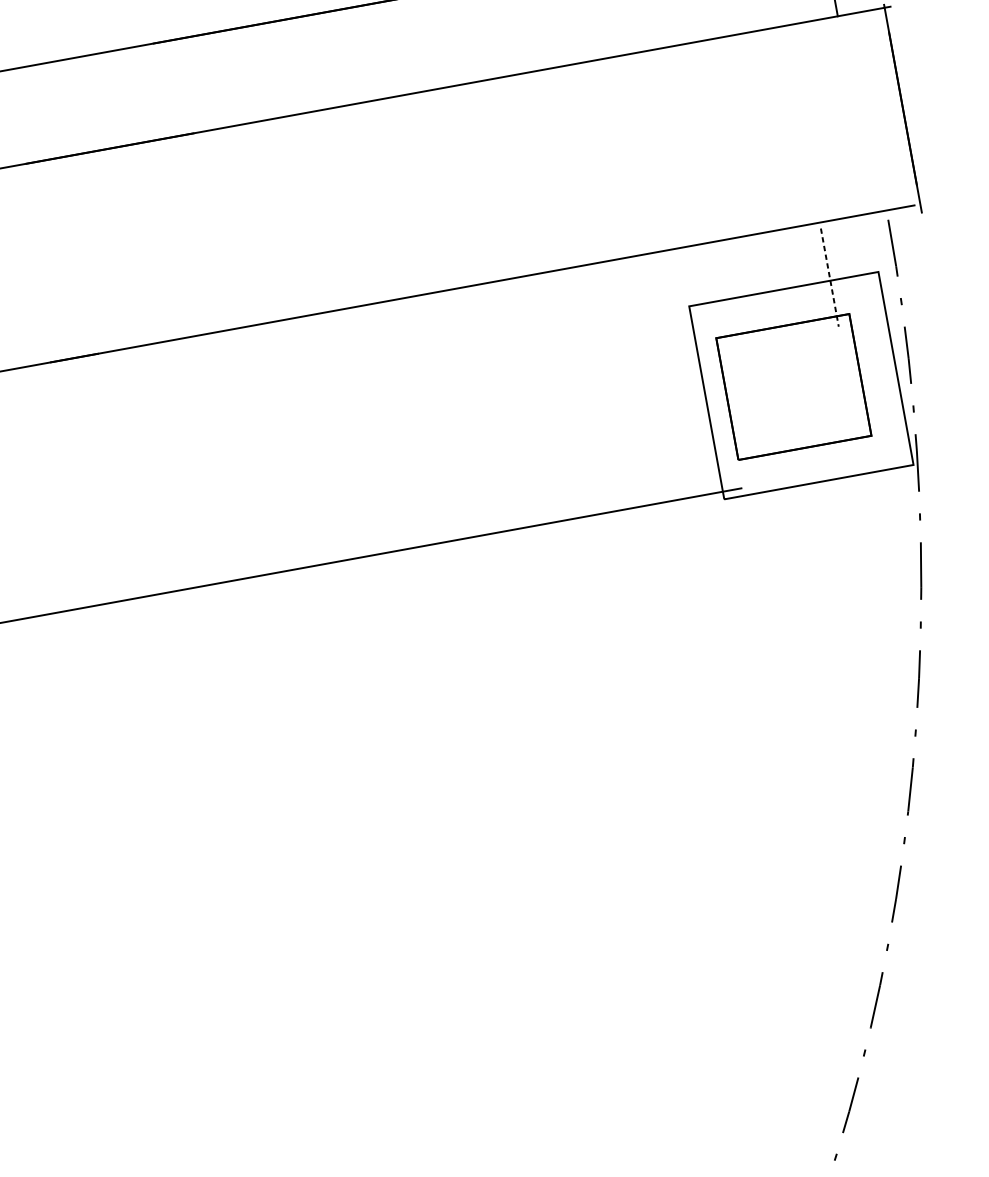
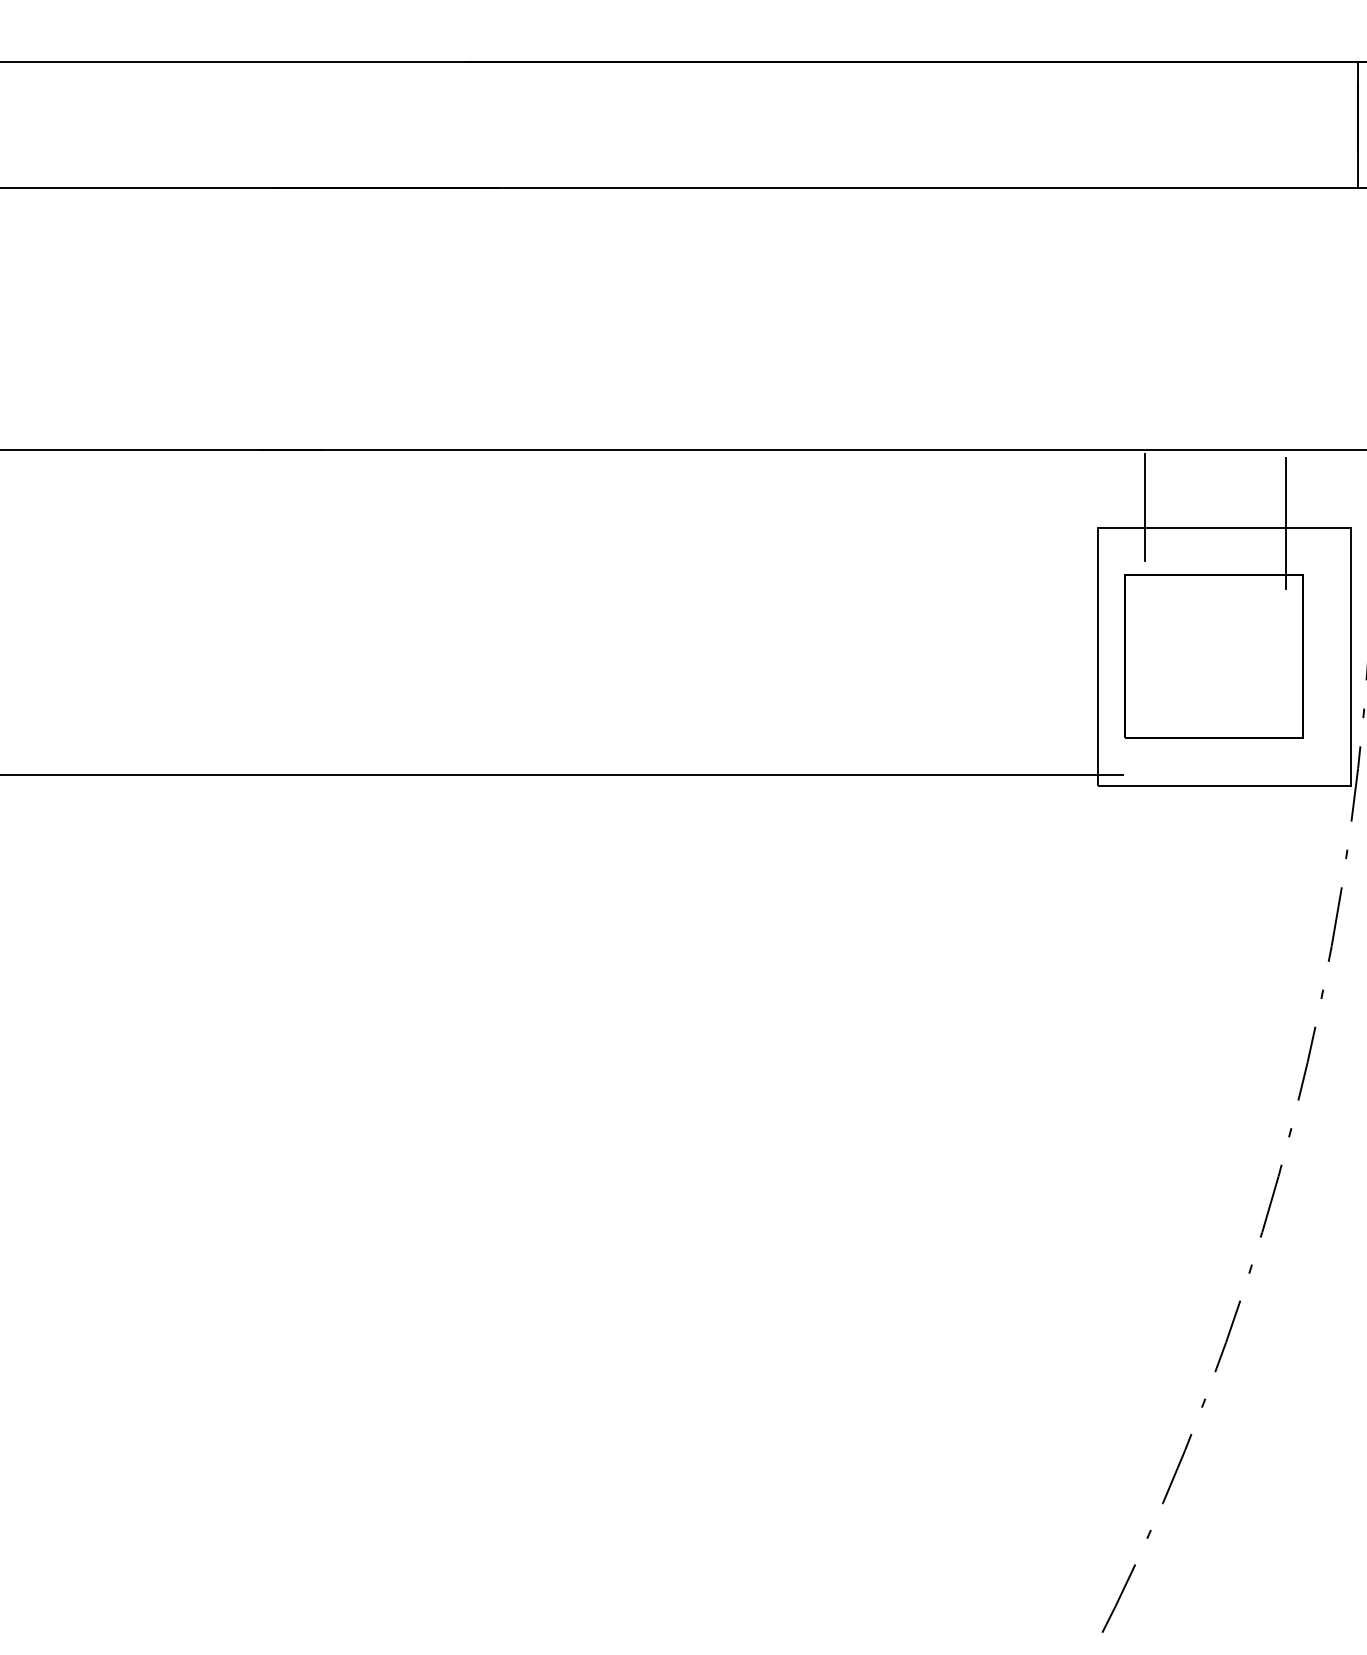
line: (829, 277) -> (1286, 523), dashed -> solid
line: (722, 284) -> (1145, 507), added

